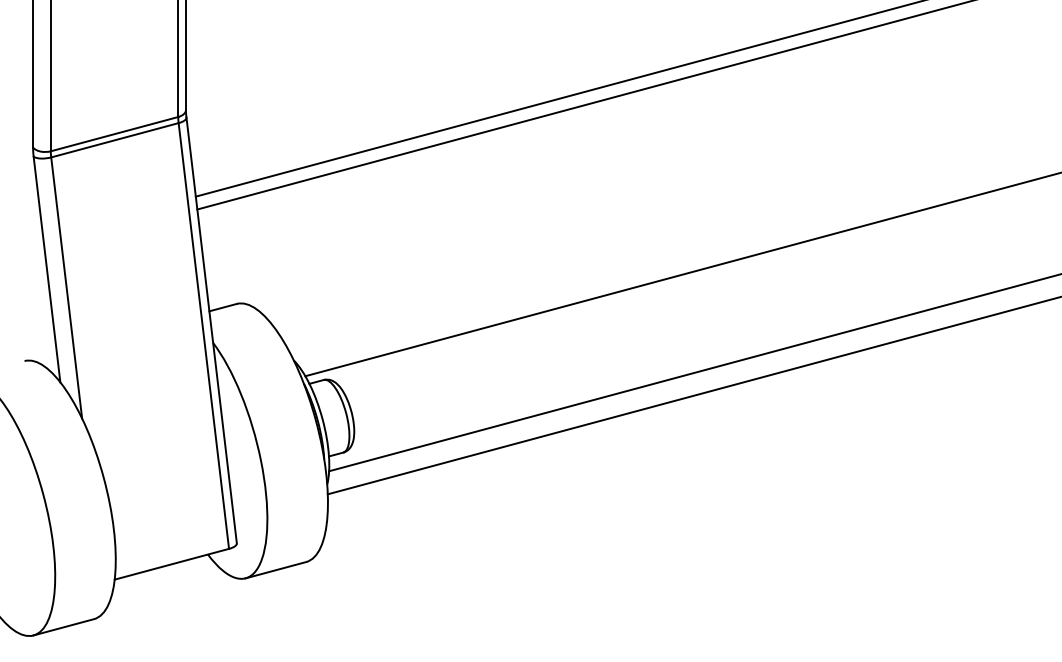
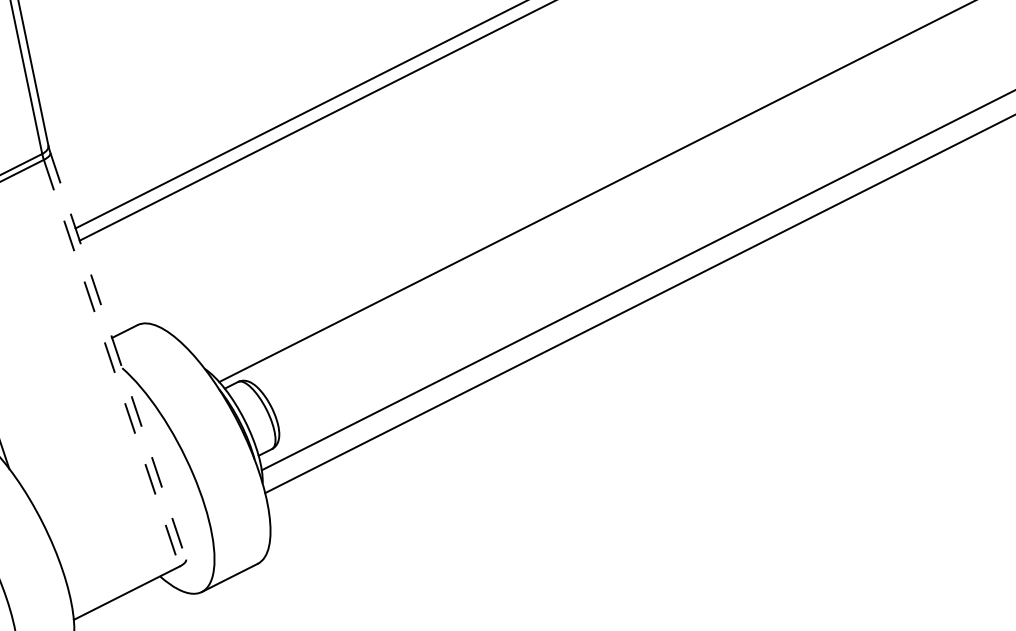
line: (211, 331) -> (118, 357), solid -> dashed
line: (203, 336) -> (111, 363), solid -> dashed

